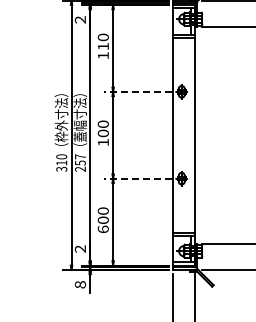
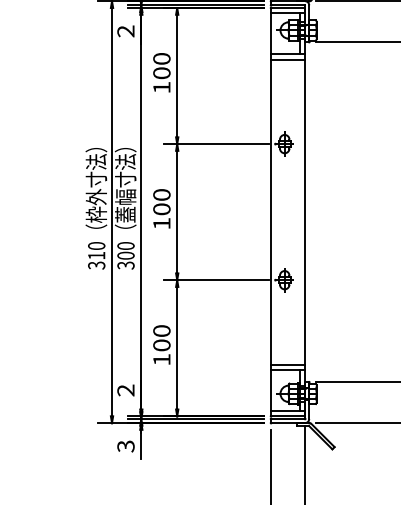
text: (102, 46) -> (160, 73), 110 -> 100
line: (137, 91) -> (215, 143), dashed -> solid
text: (80, 162) -> (126, 254), 257 -> 300
line: (137, 178) -> (215, 279), dashed -> solid
text: (102, 229) -> (160, 359), 600 -> 100
text: (80, 284) -> (126, 446), 8 -> 3

